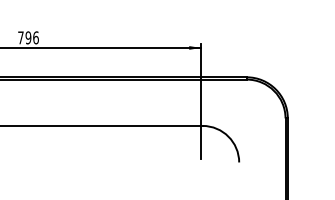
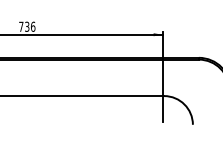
text: (28, 37) -> (27, 26), 796 -> 736

